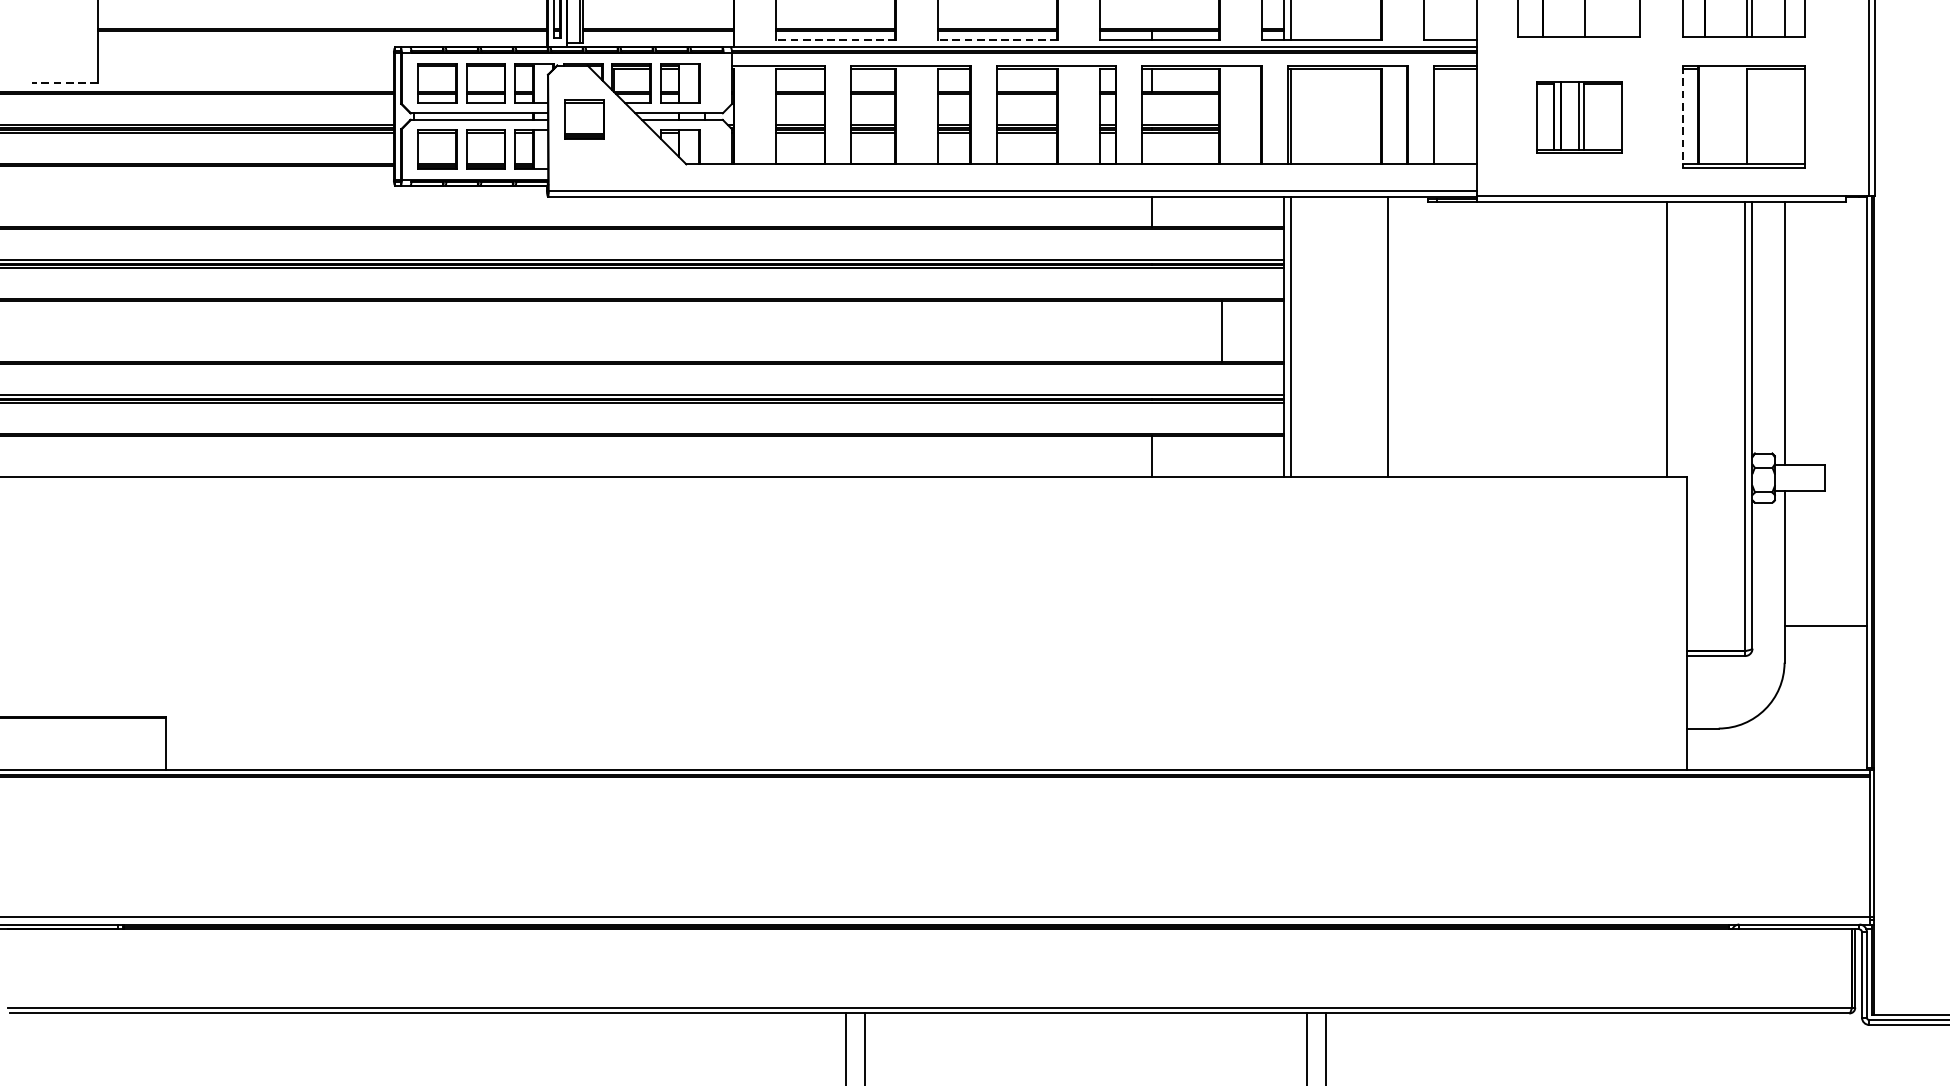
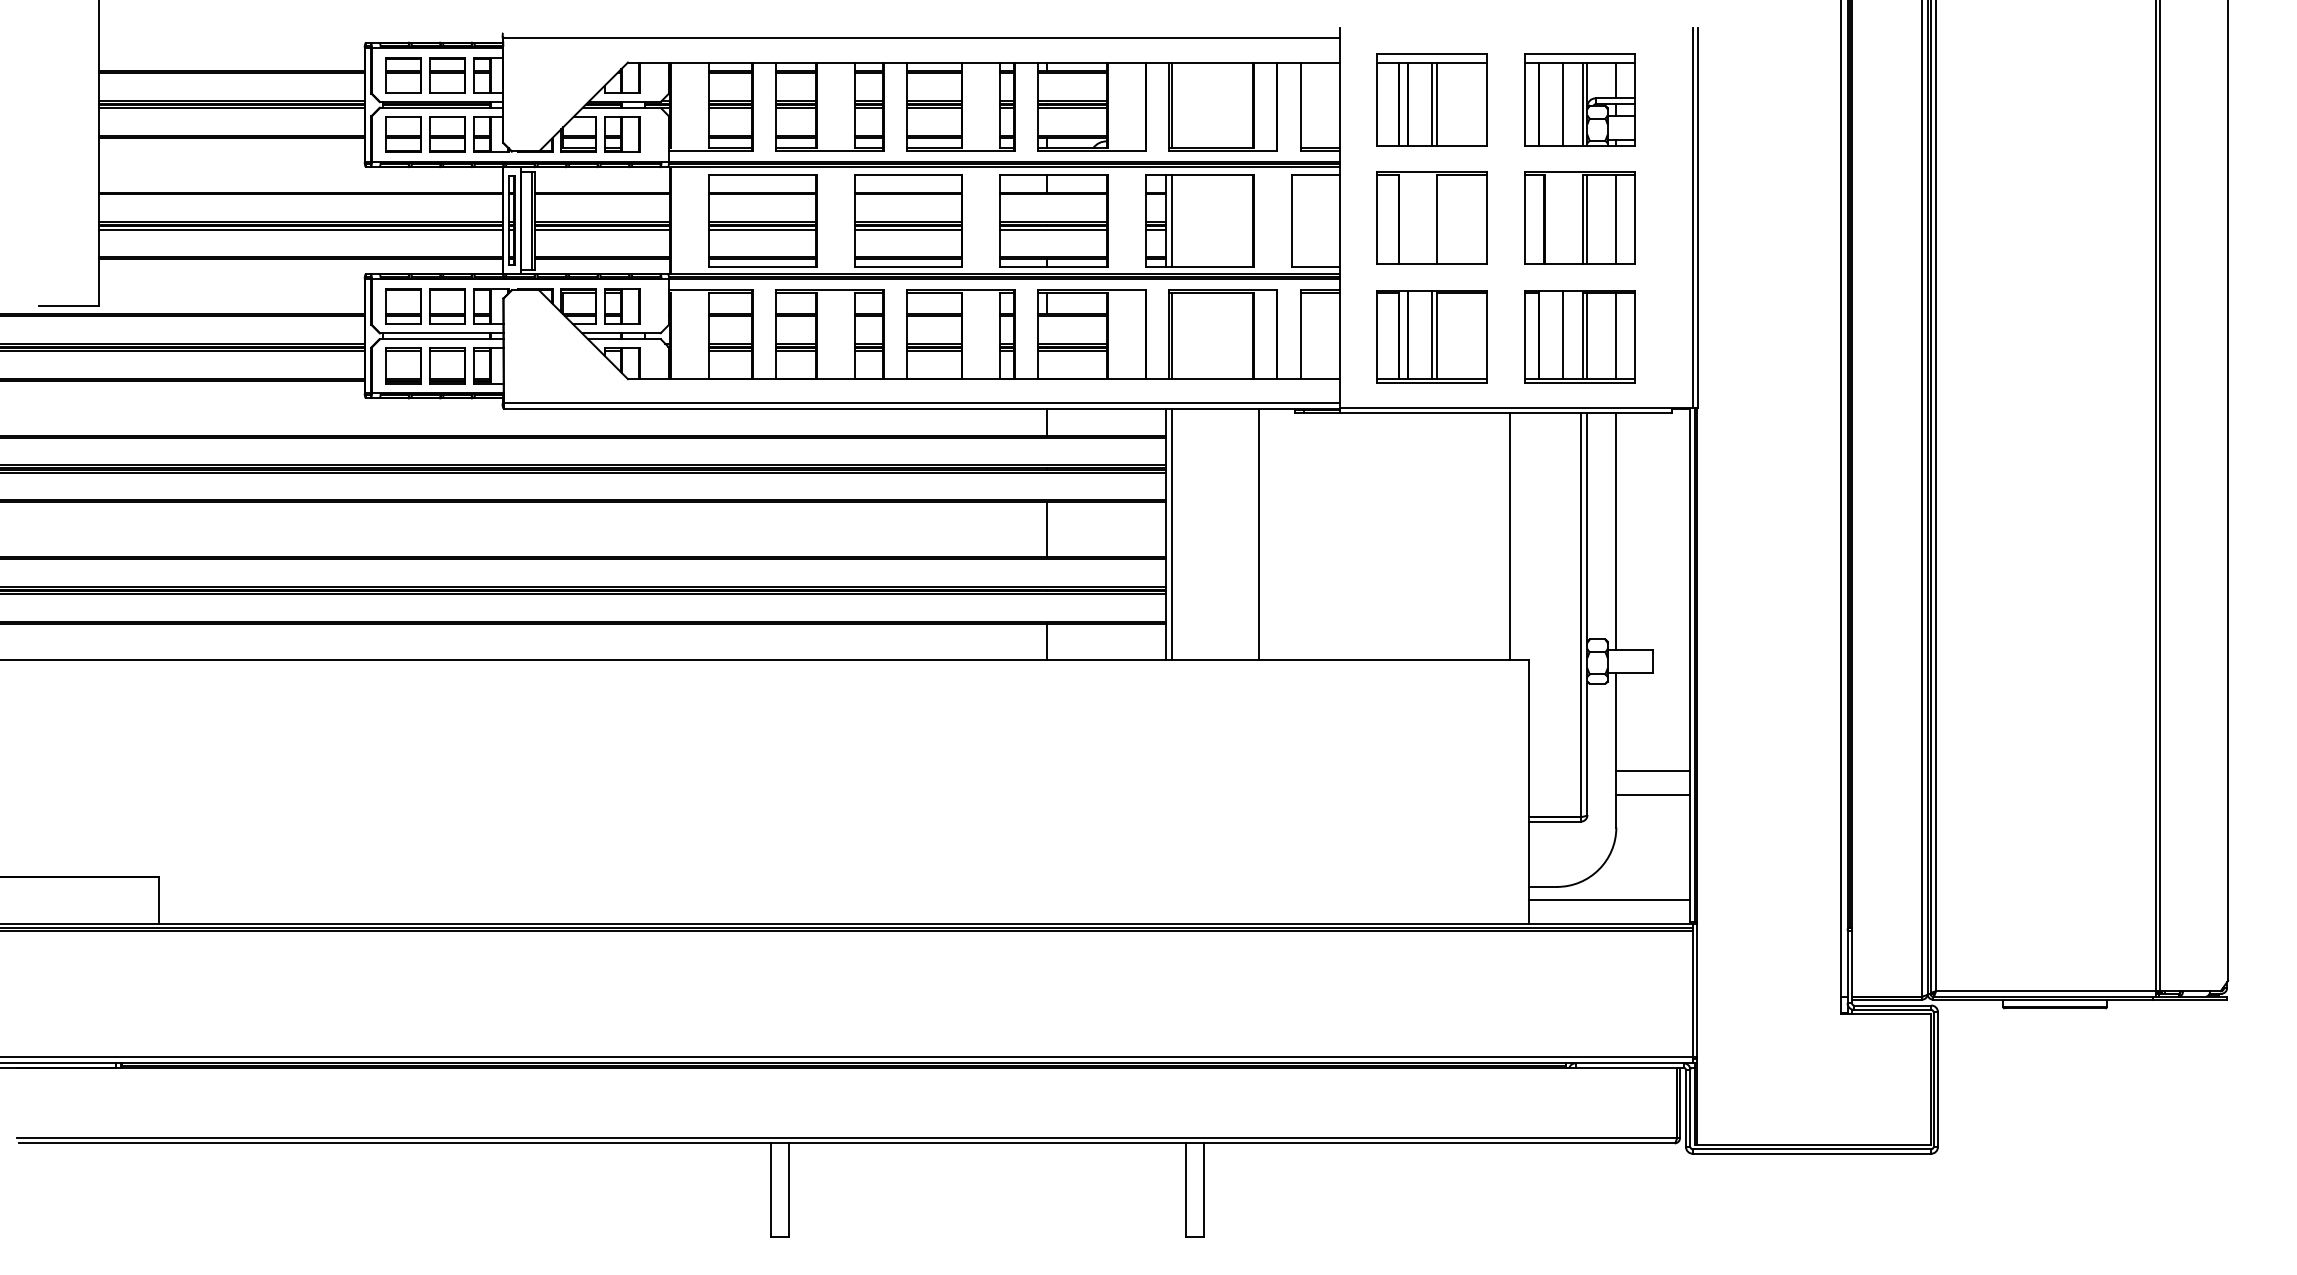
line: (835, 39) -> (762, 266), dashed -> solid
line: (998, 39) -> (908, 266), dashed -> solid
line: (64, 82) -> (68, 305), dashed -> solid
line: (1724, 114) -> (1562, 334), added
part: (1579, 116) -> (1431, 336), size x1.43
line: (1683, 116) -> (1525, 336), dashed -> solid
line: (1752, 116) -> (1587, 336), added
line: (1784, 116) -> (1616, 336), added
part: (584, 119) -> (536, 338), removed
line: (1222, 331) -> (1047, 529), moved
line: (1825, 600) -> (1653, 771), added
line: (1776, 743) -> (1609, 900), added

